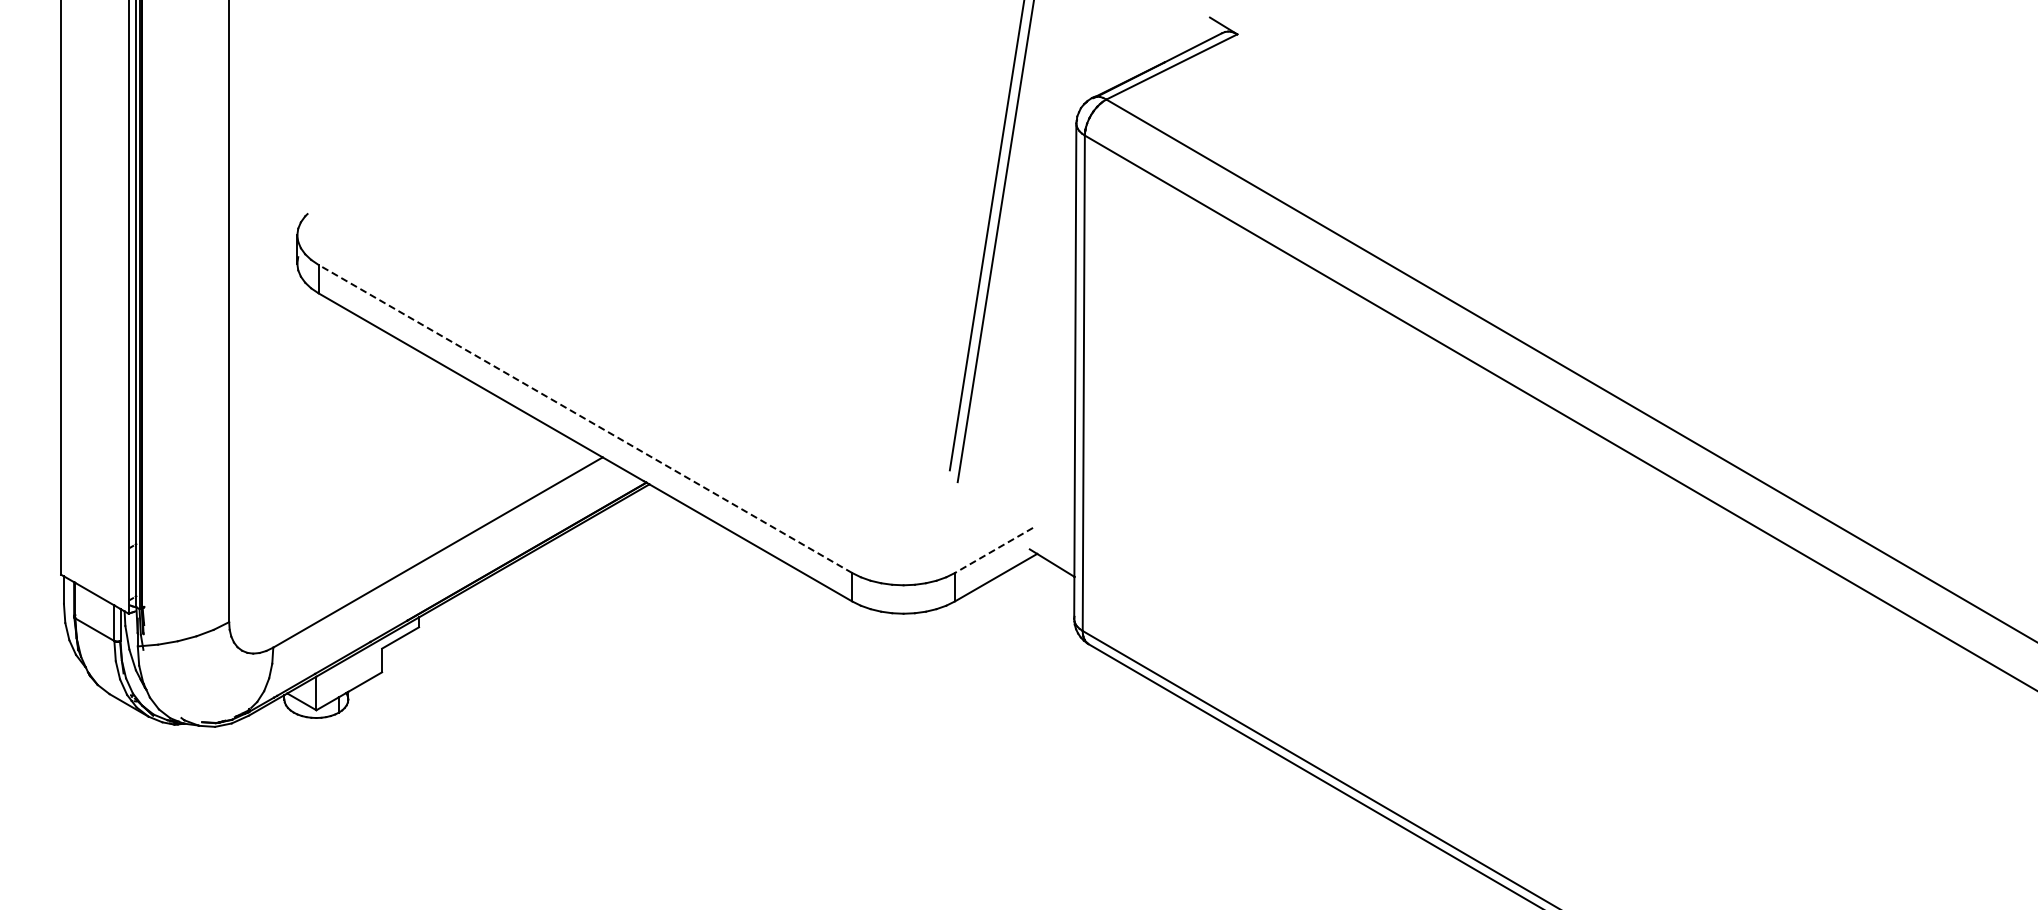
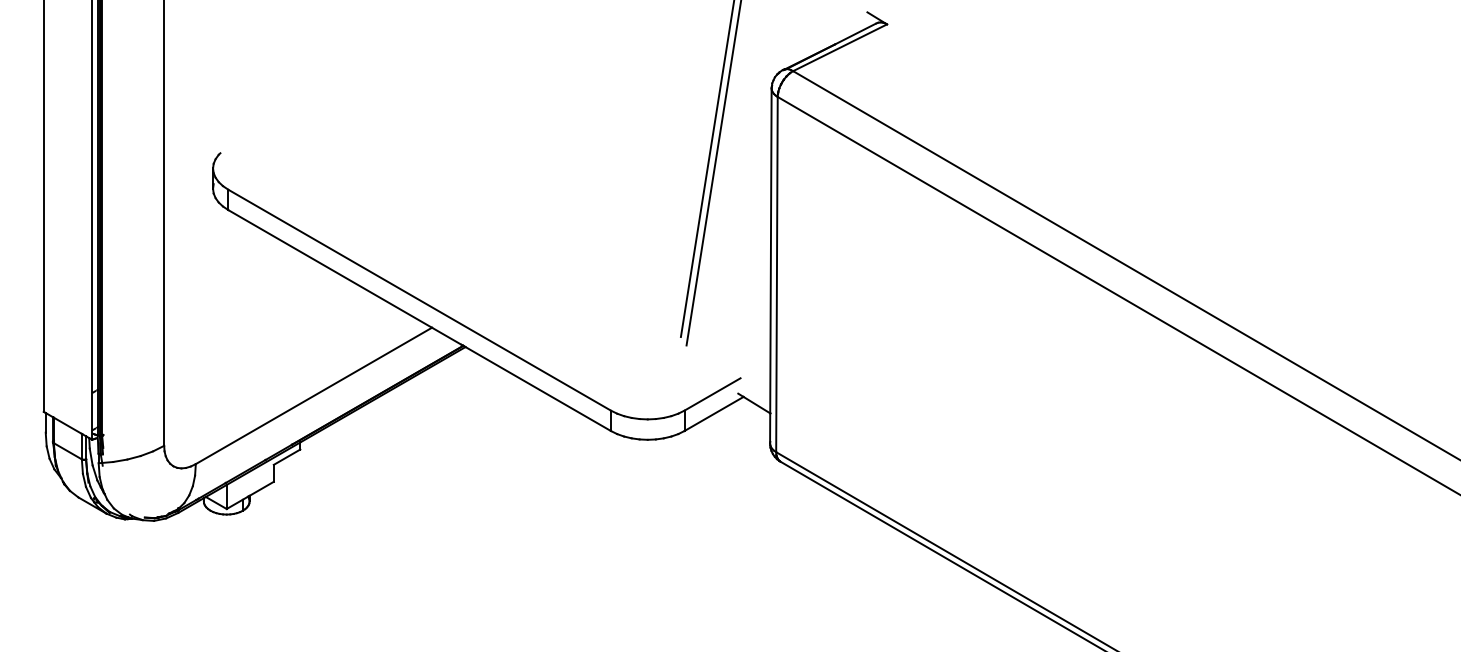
line: (585, 418) -> (419, 299), dashed -> solid
line: (993, 550) -> (712, 394), dashed -> solid

